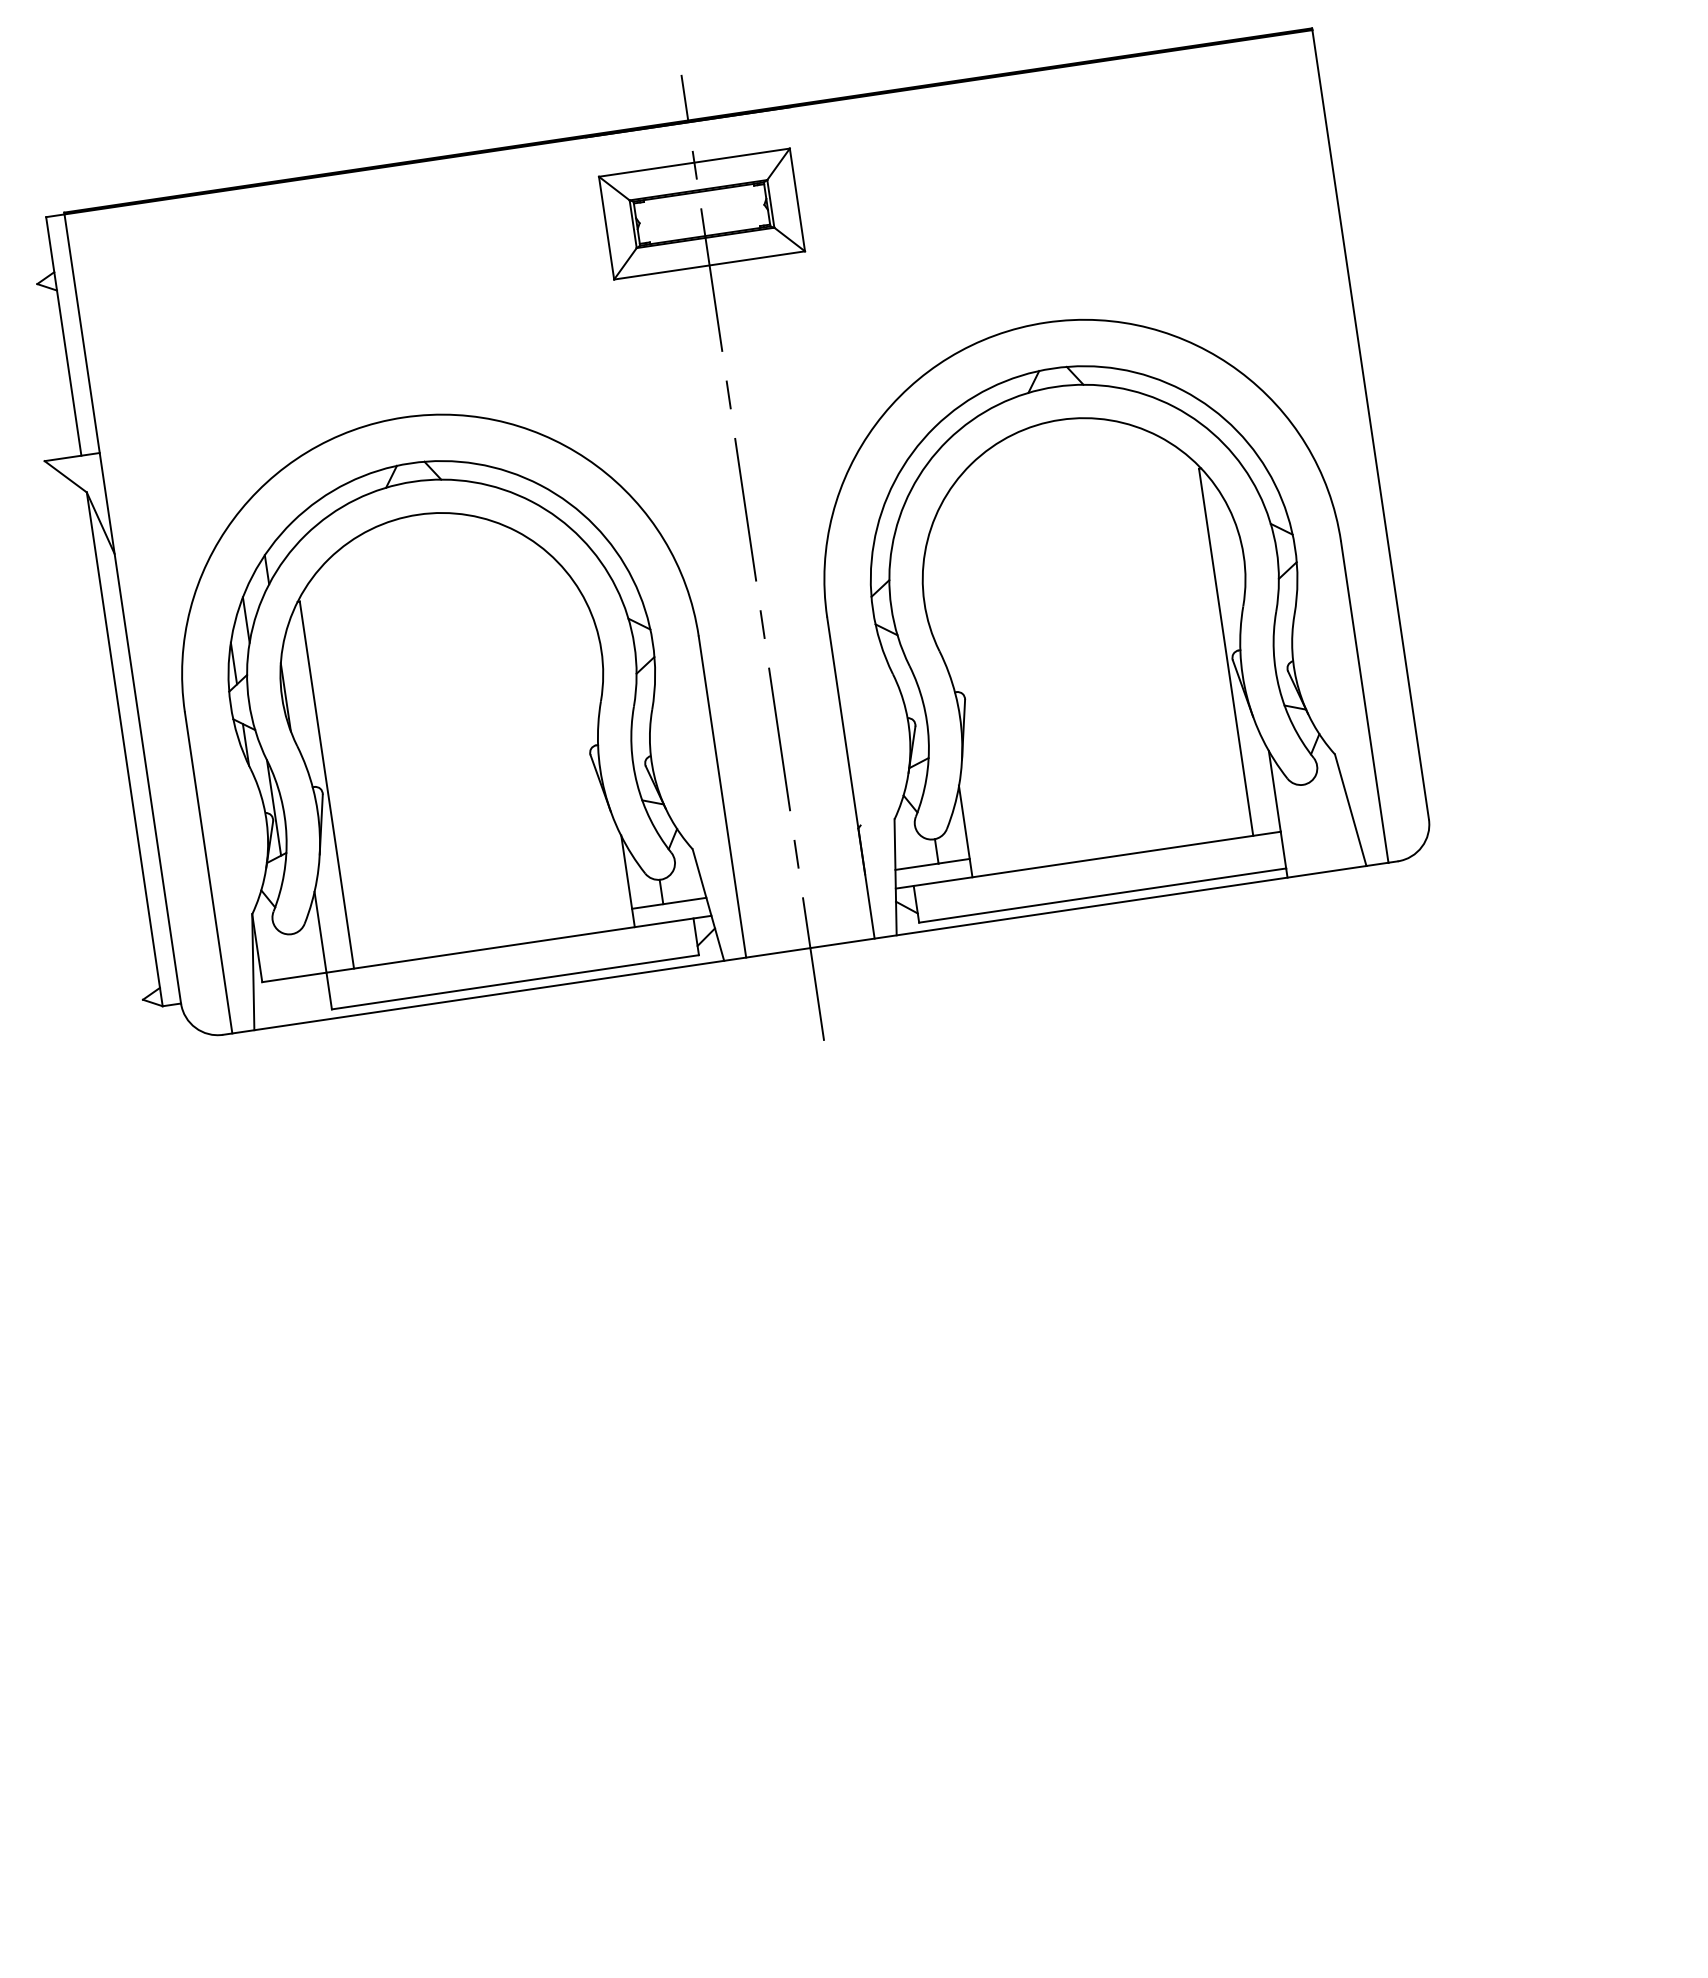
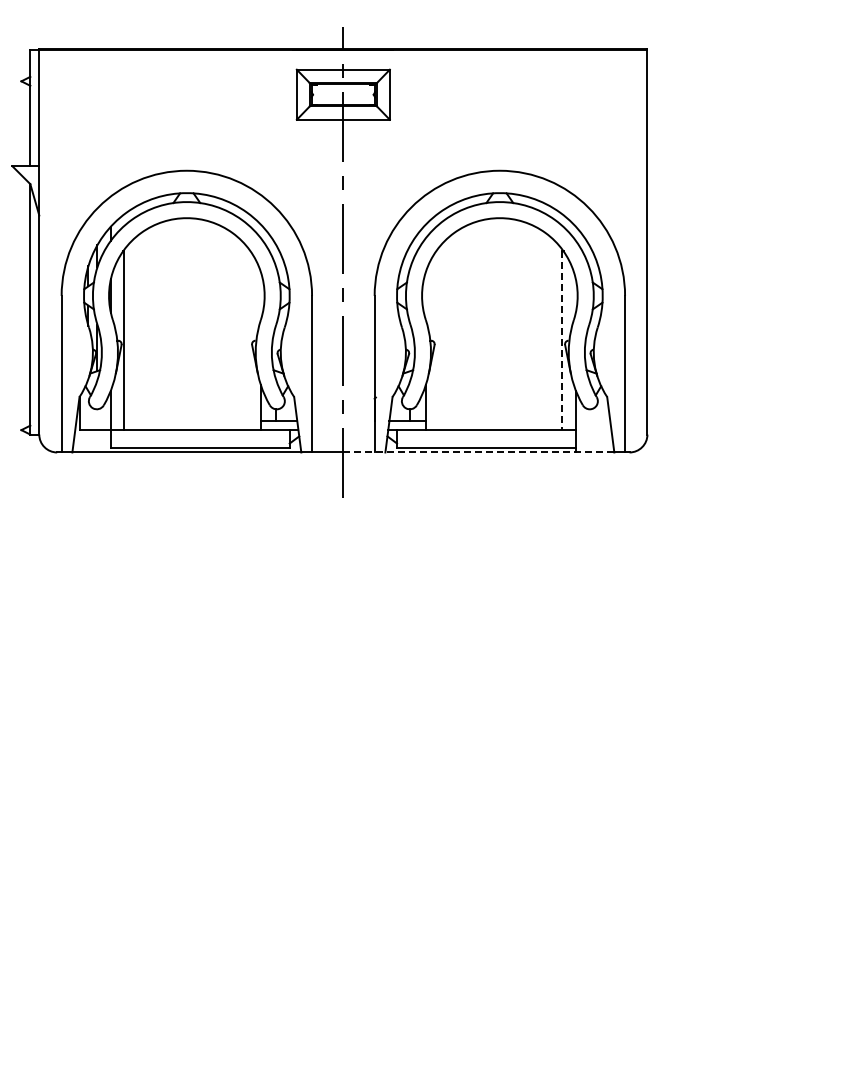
line: (1226, 653) -> (562, 341), solid -> dashed
line: (1087, 907) -> (478, 452), solid -> dashed

